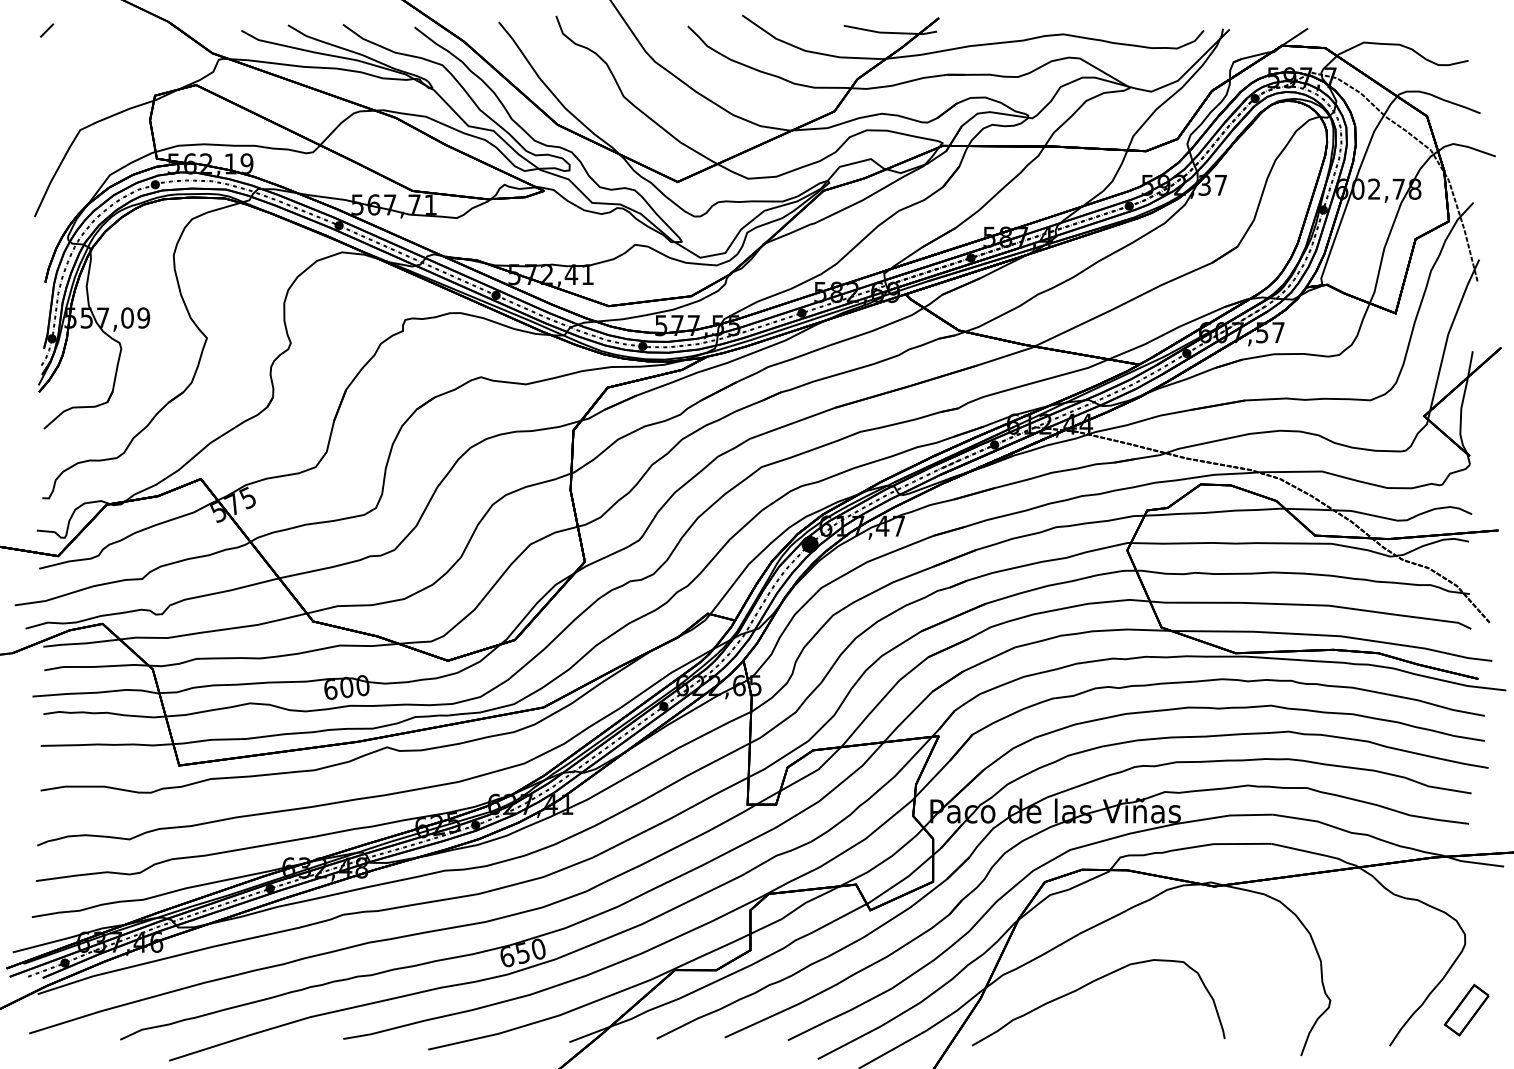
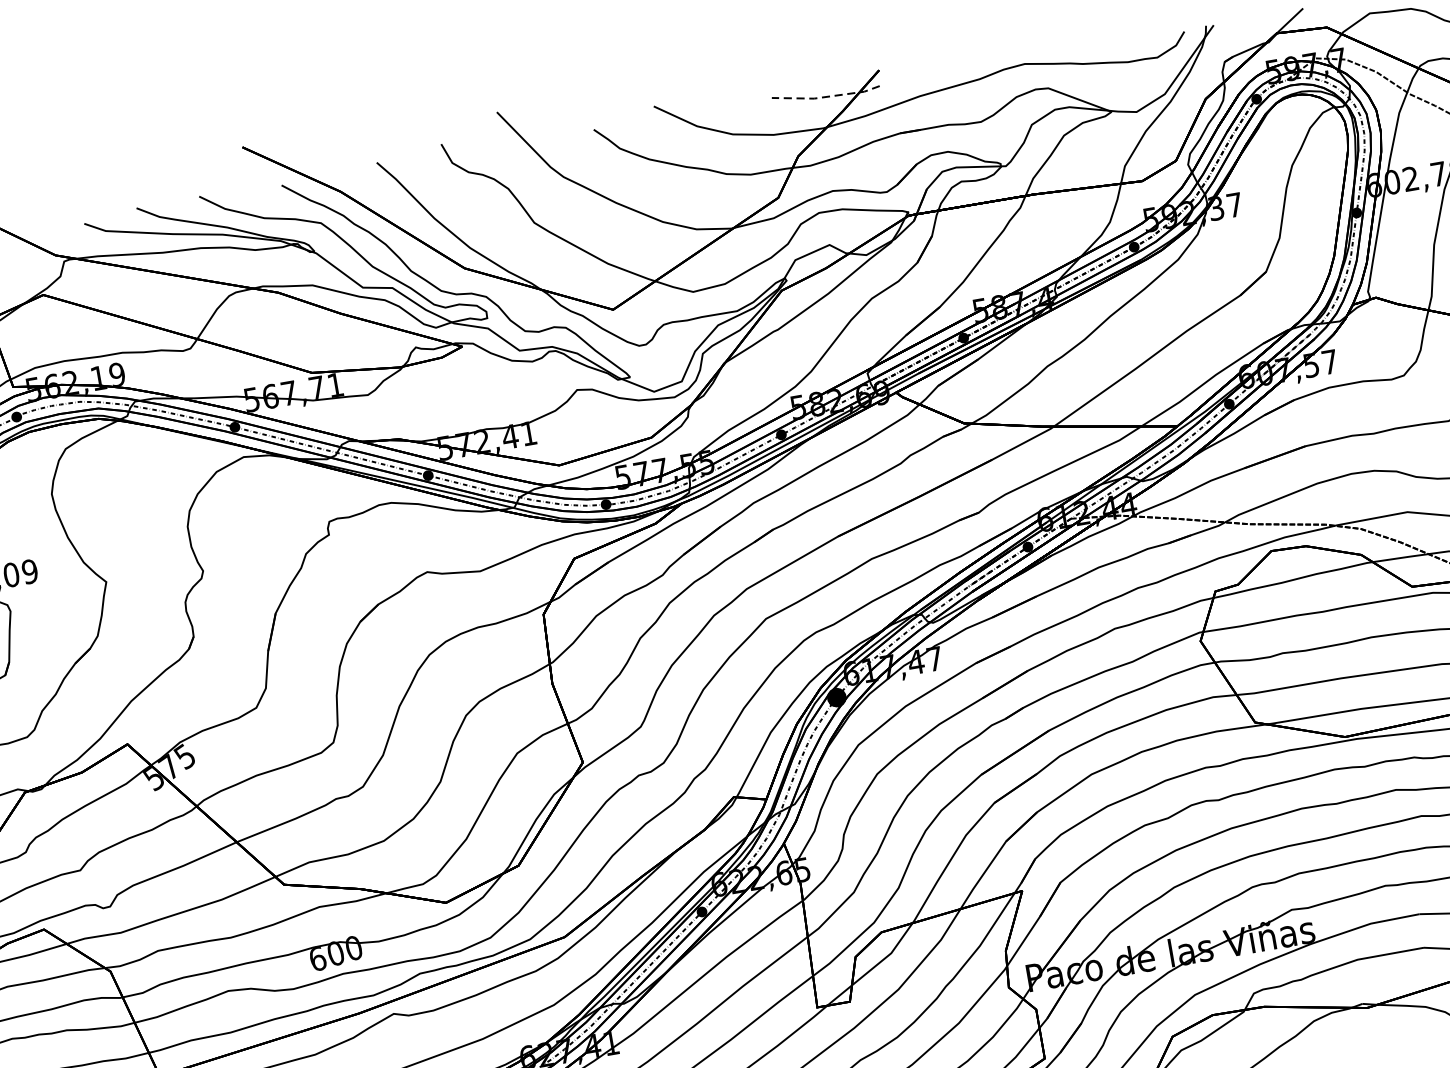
line: (890, 32) -> (826, 96), solid -> dashed

